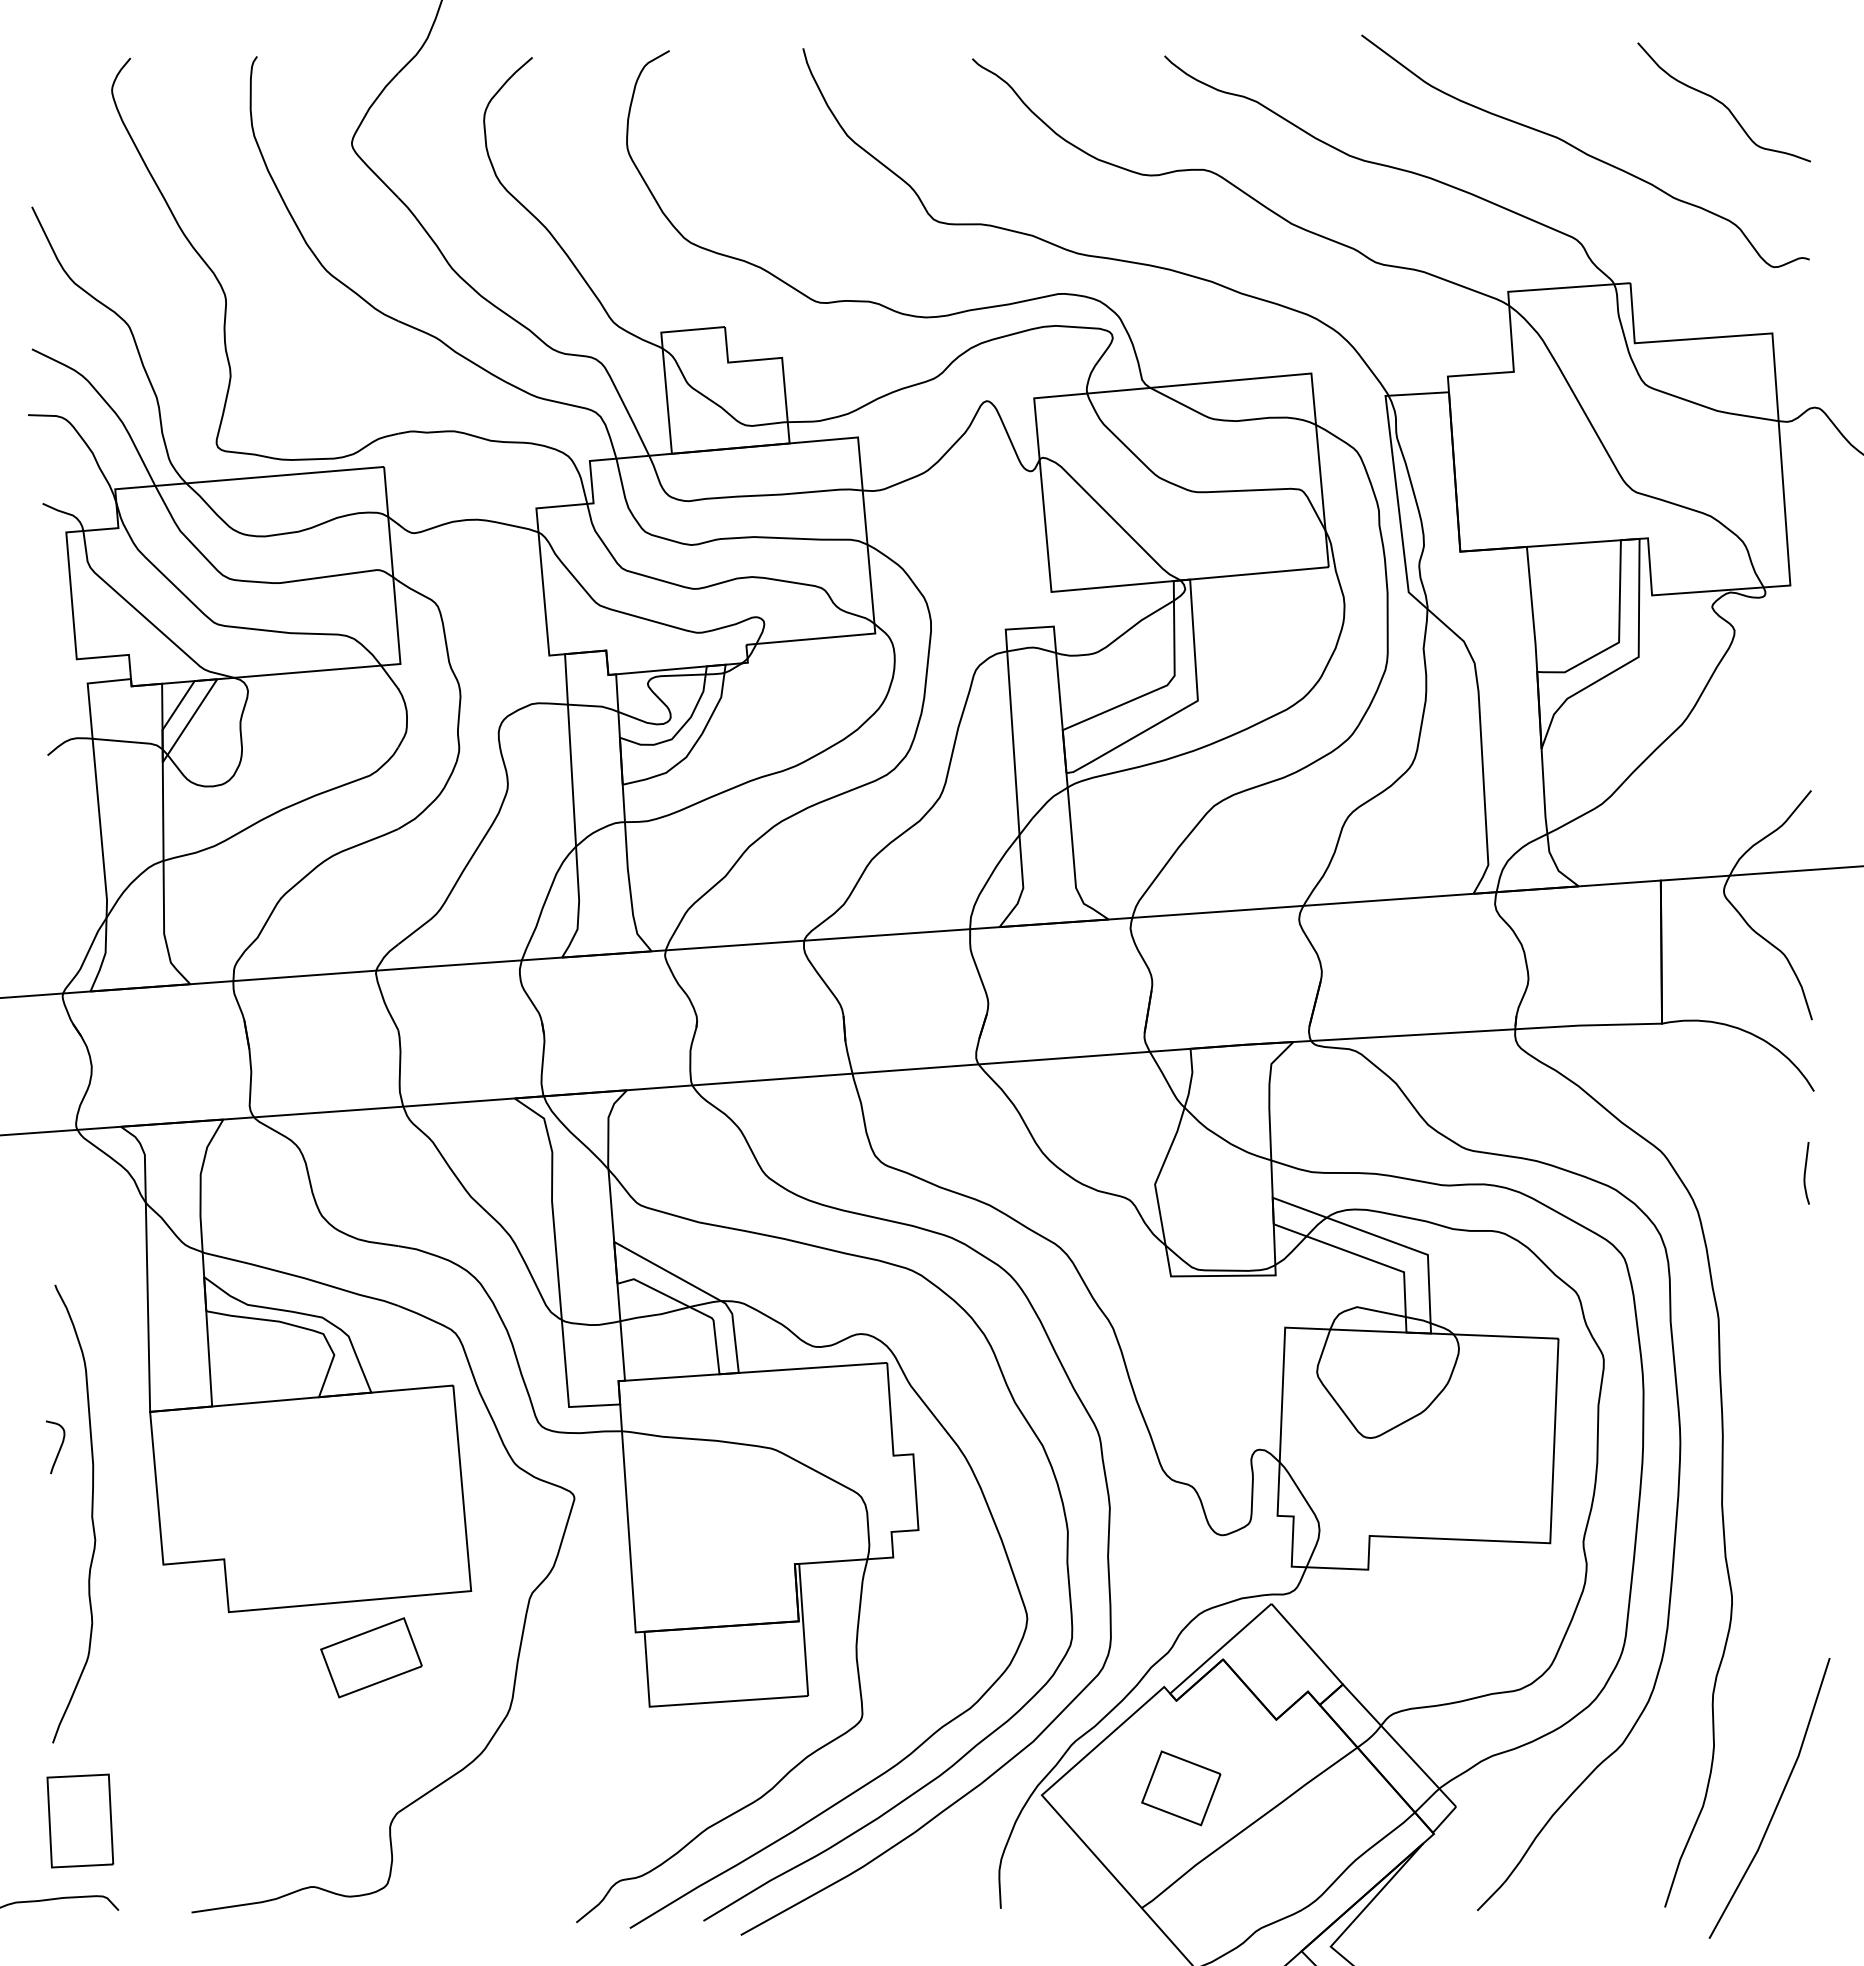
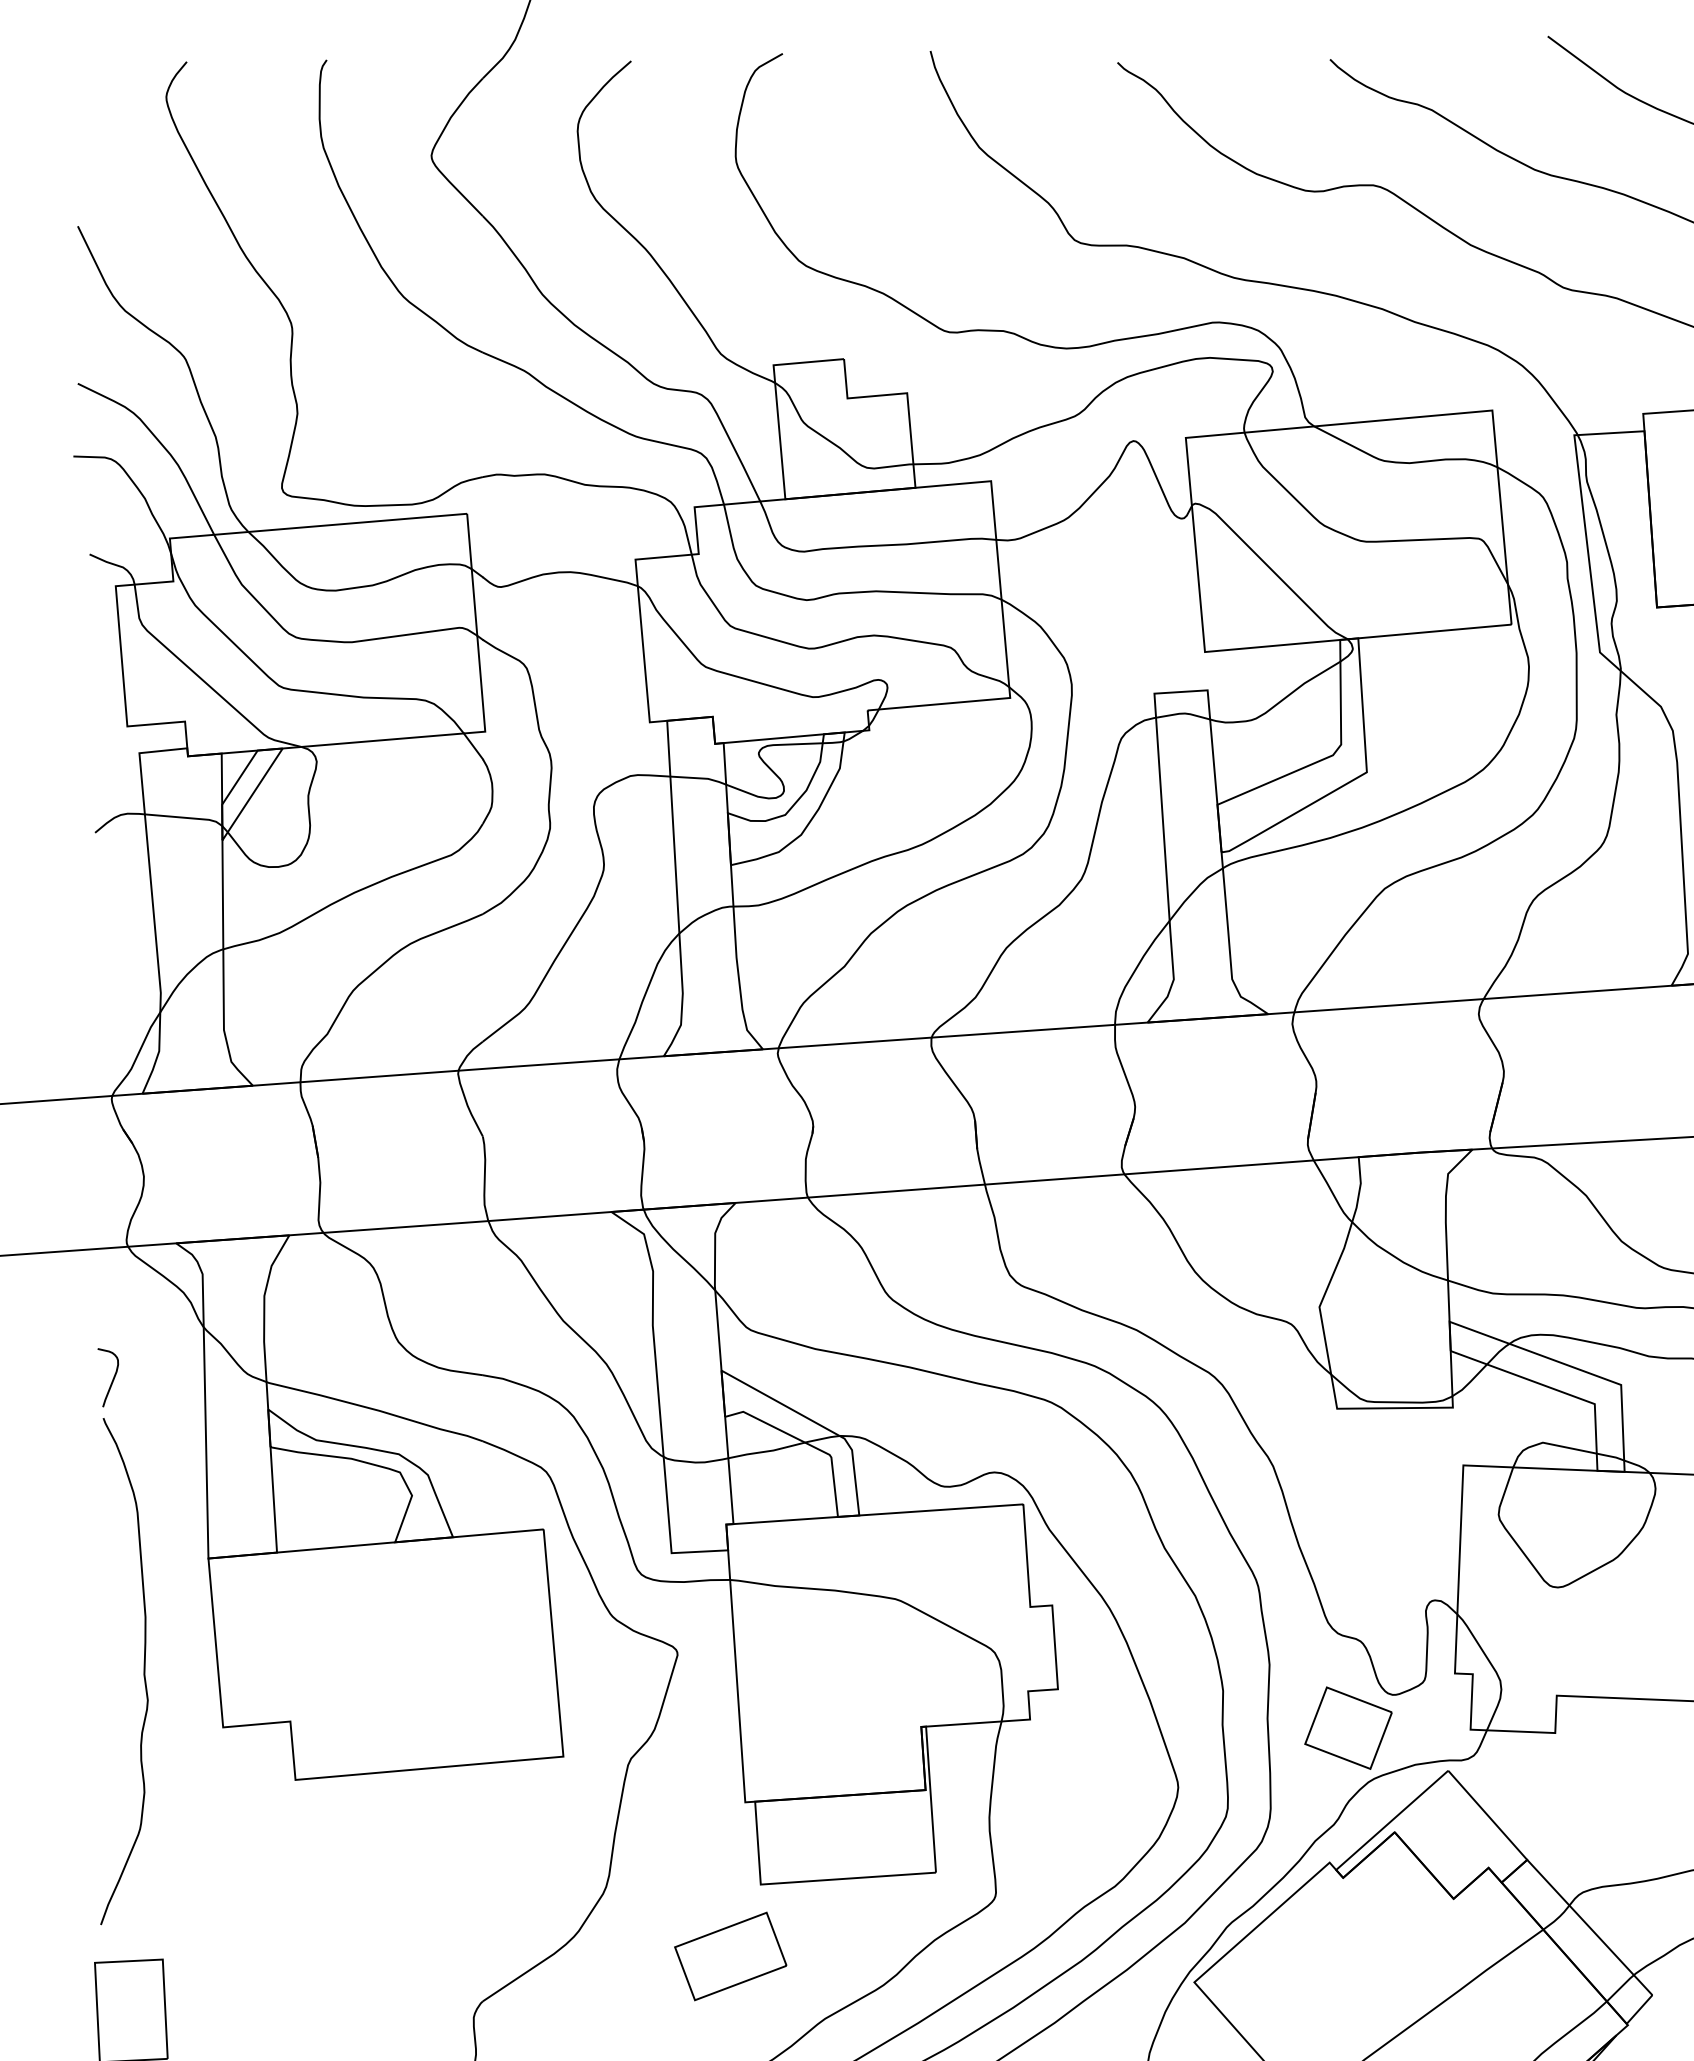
curve: (59, 1447) -> (112, 1377), moved
part: (371, 1657) -> (730, 1956), moved
part: (1181, 1788) -> (1348, 1728), moved

